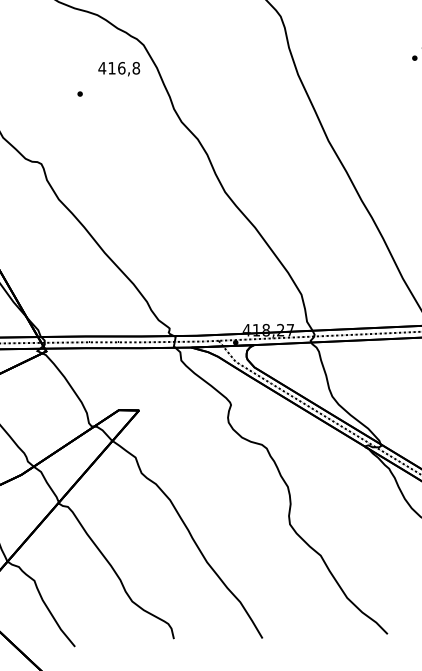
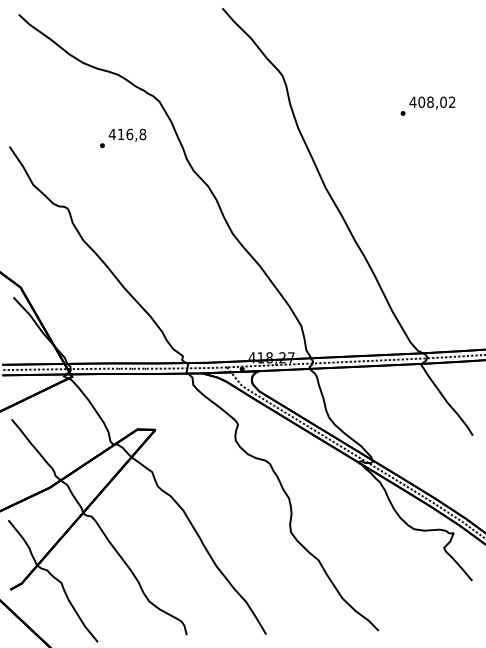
text: (119, 68) -> (127, 134), moved

